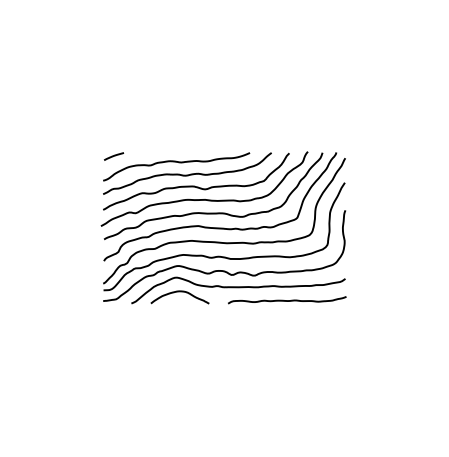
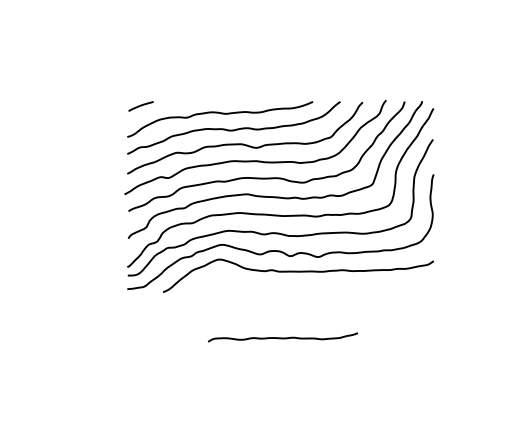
curve: (179, 292) -> (223, 278), removed
curve: (287, 300) -> (283, 337), moved

